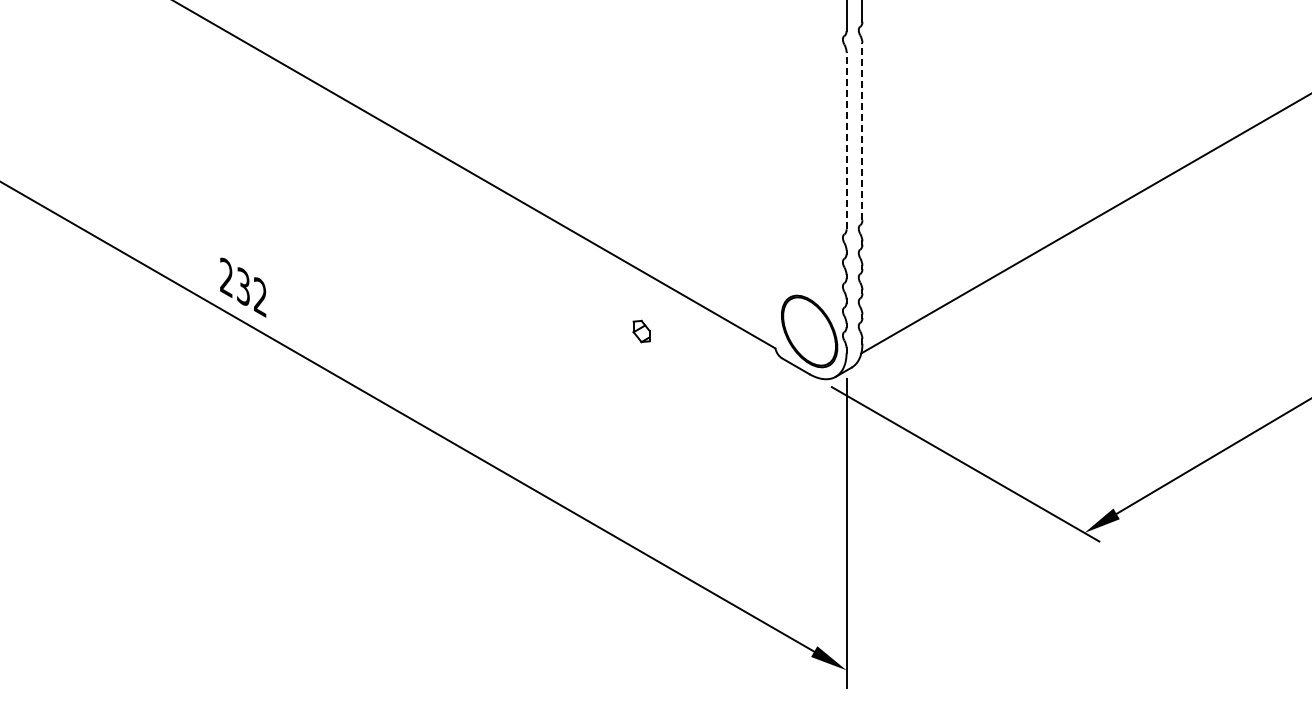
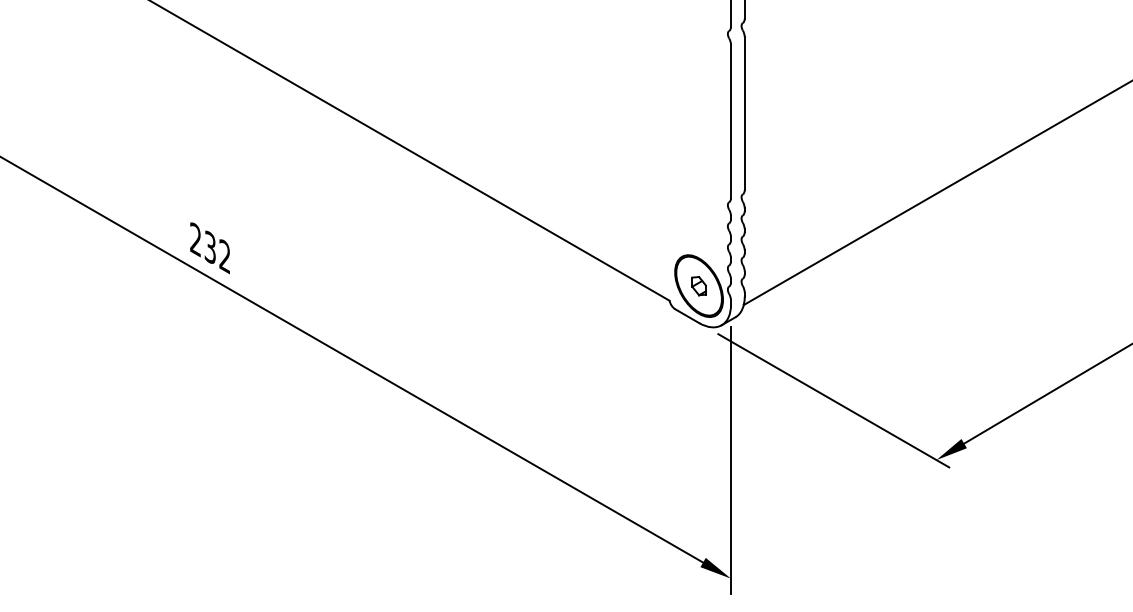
line: (862, 131) -> (744, 113), dashed -> solid
line: (846, 140) -> (730, 121), dashed -> solid
part: (641, 331) -> (699, 286), moved

